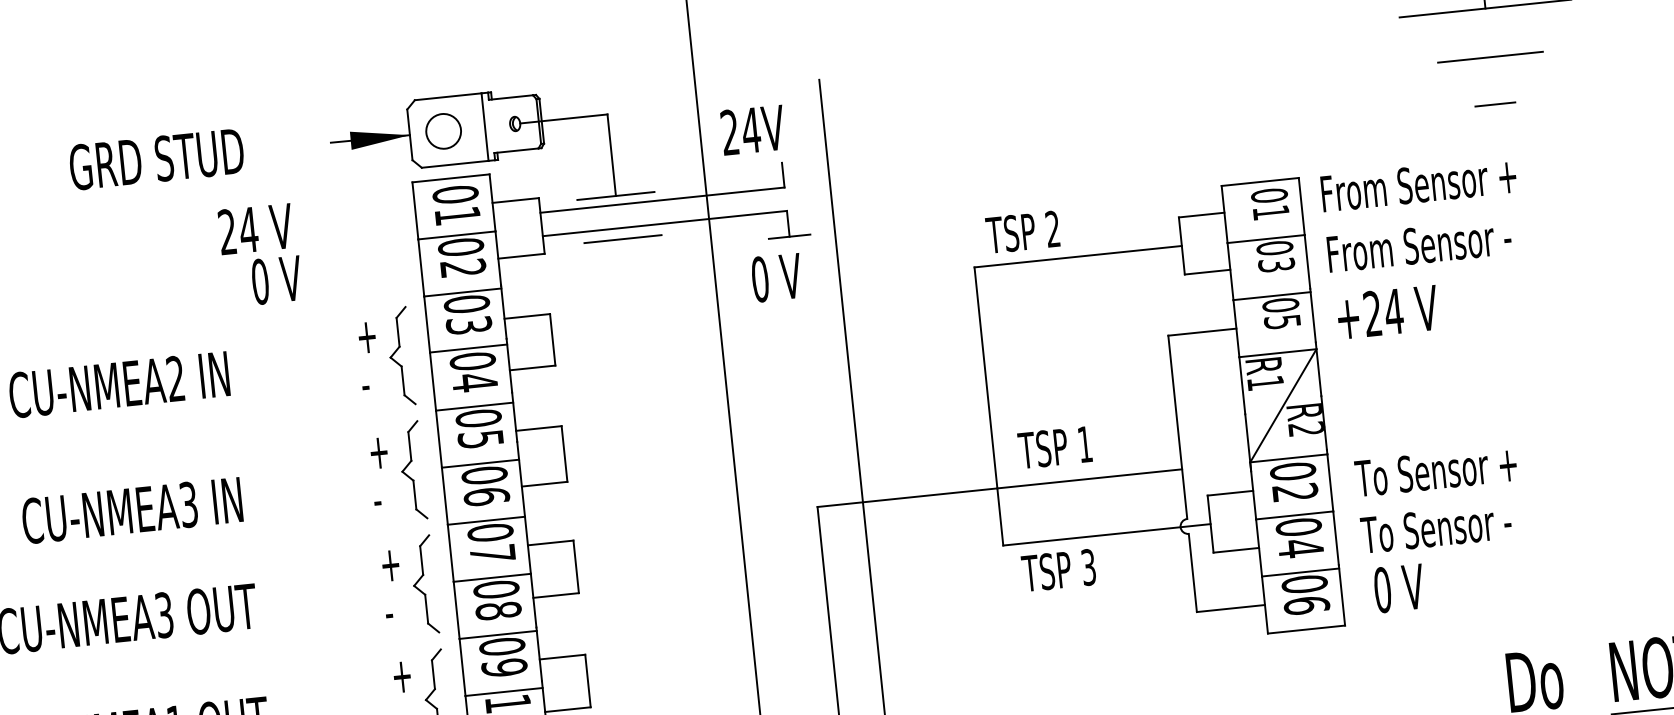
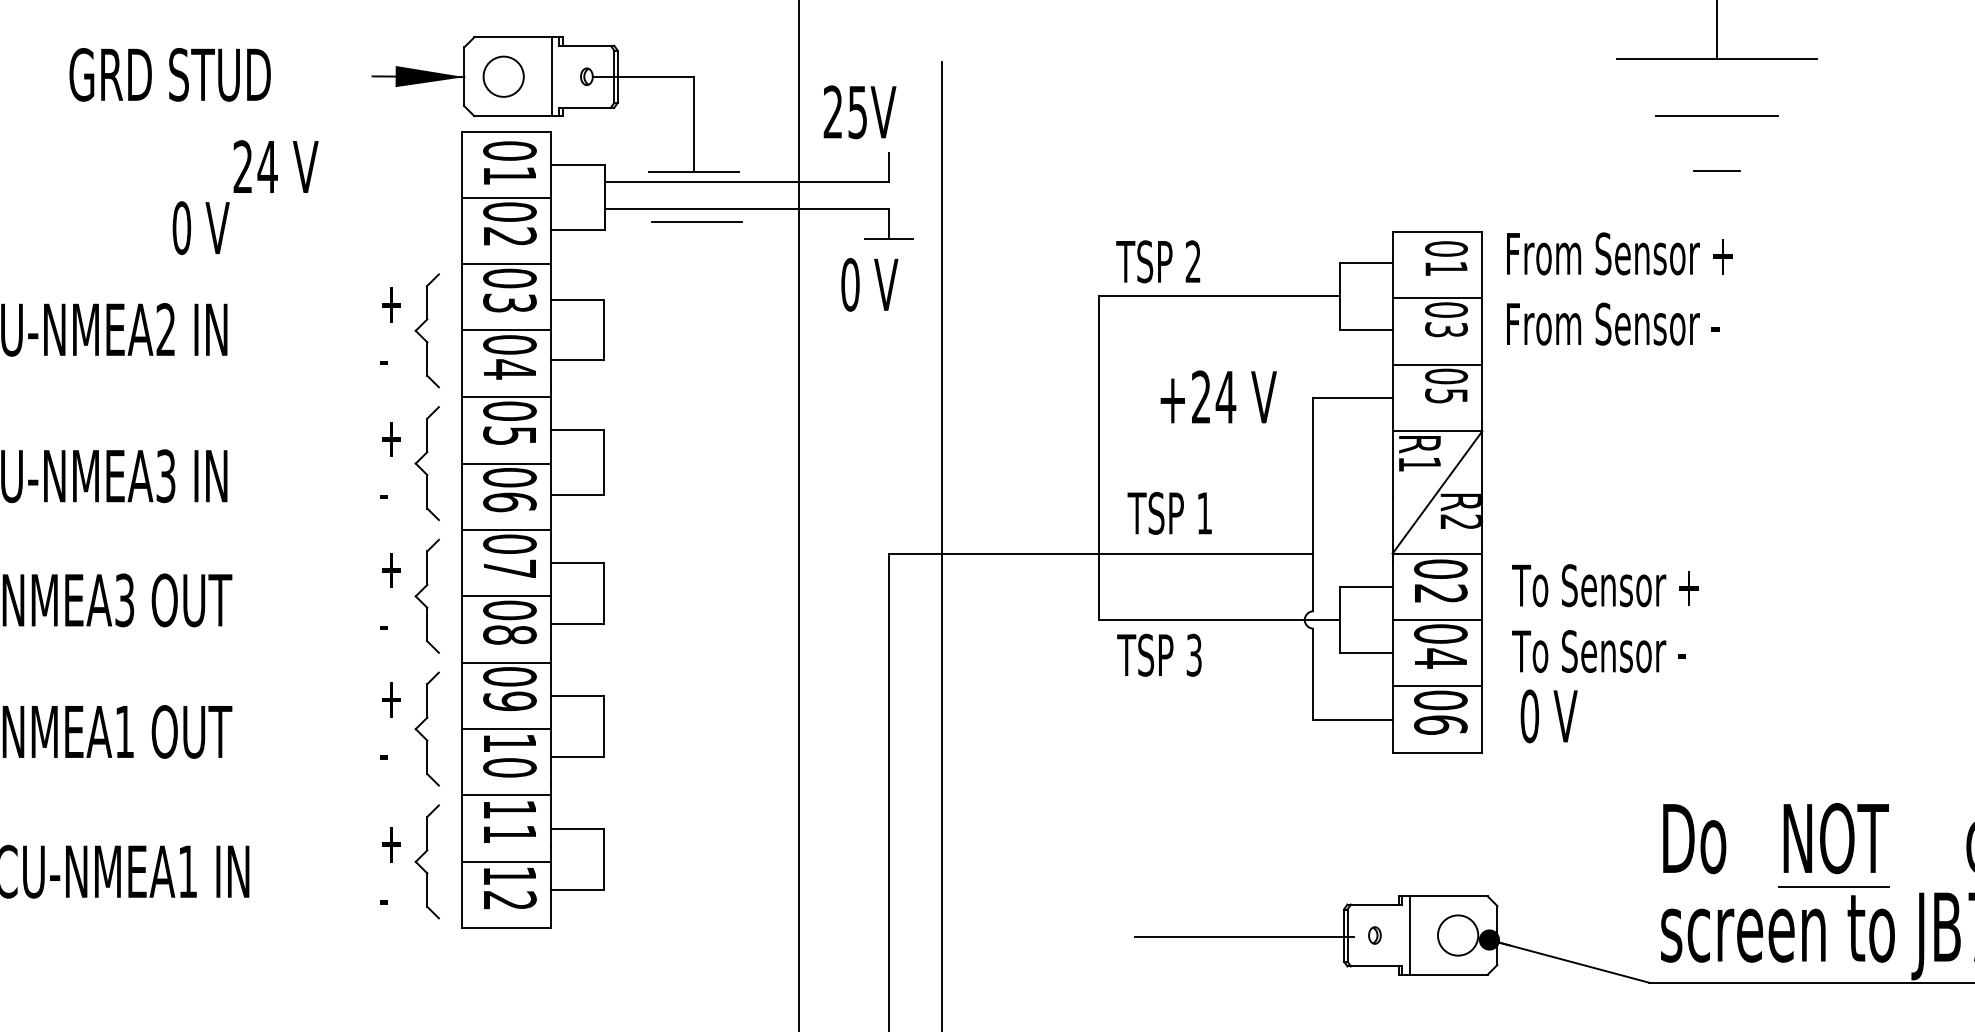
text: (751, 130) -> (857, 112), 24V -> 25V
text: (276, 279) -> (200, 227), moved
text: (1387, 311) -> (1218, 396), moved

